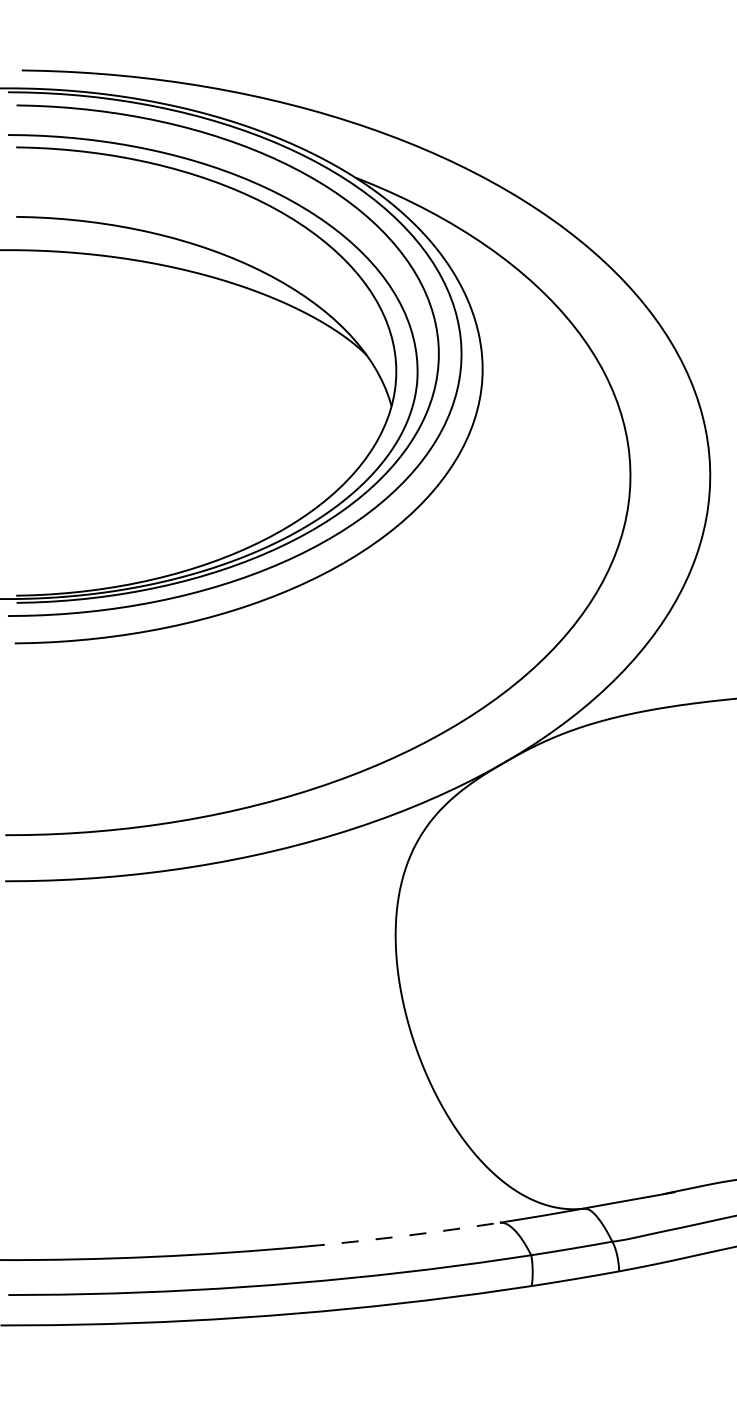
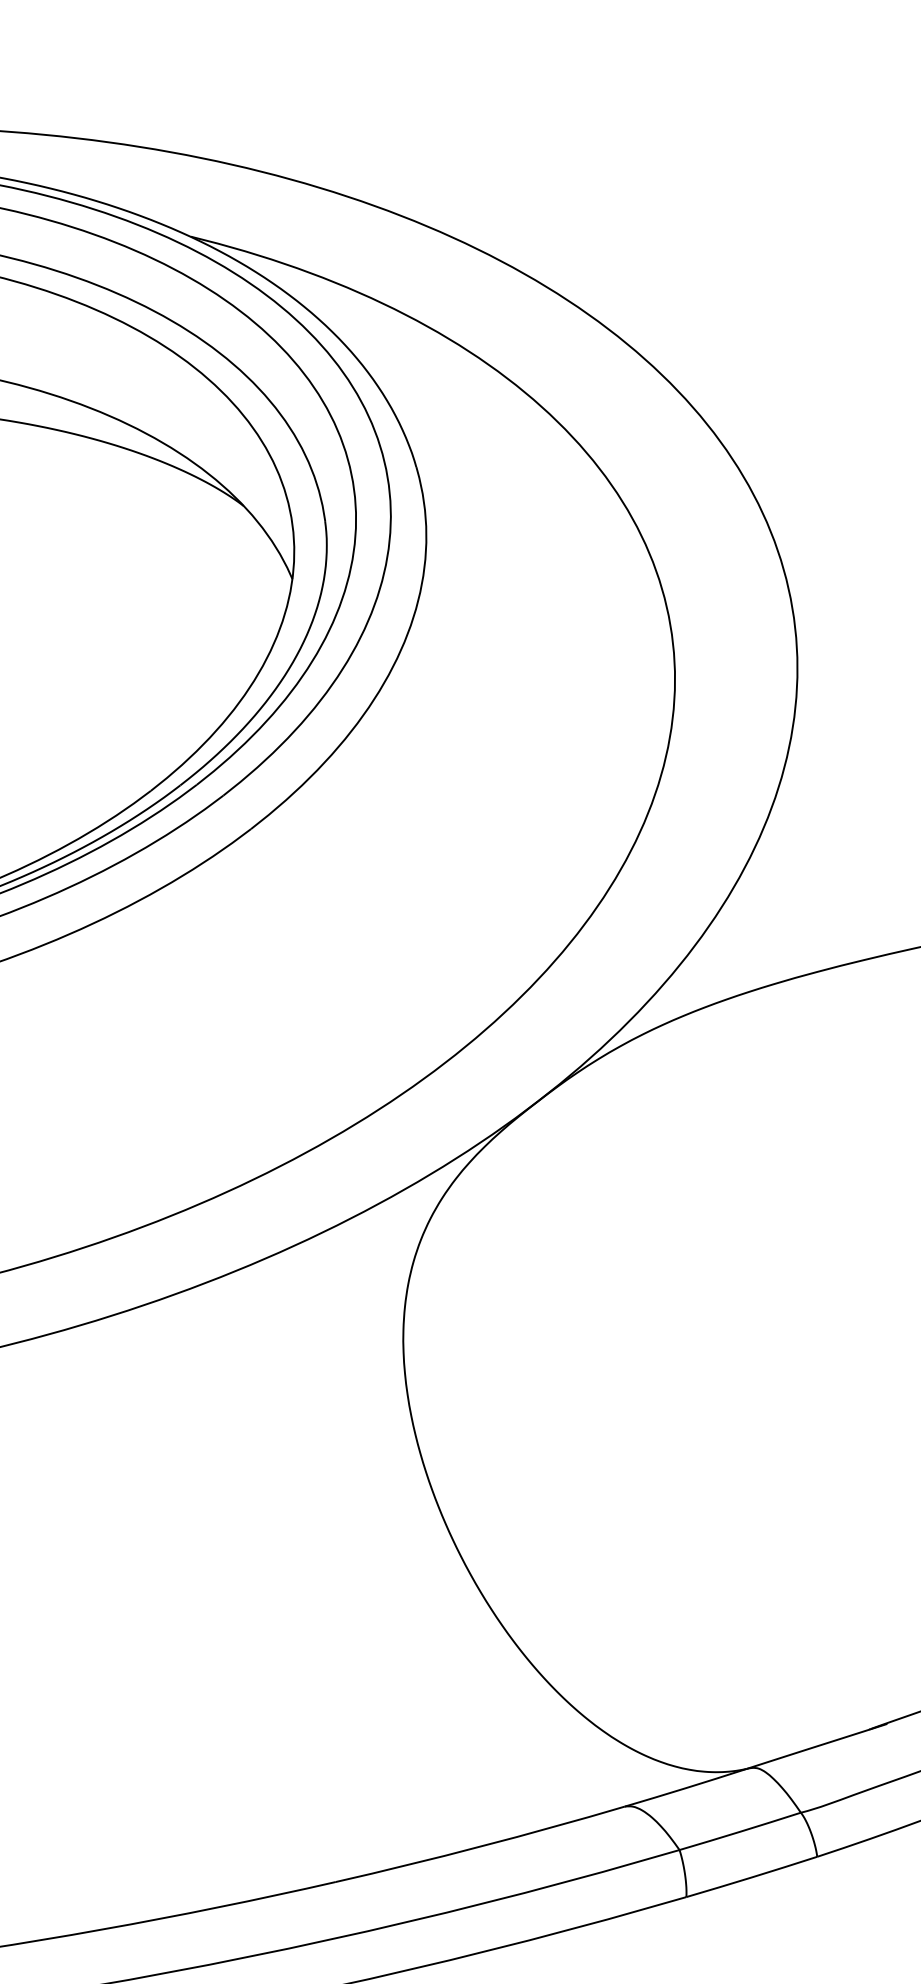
arc: (404, 1235) -> (481, 1845), dashed -> solid

